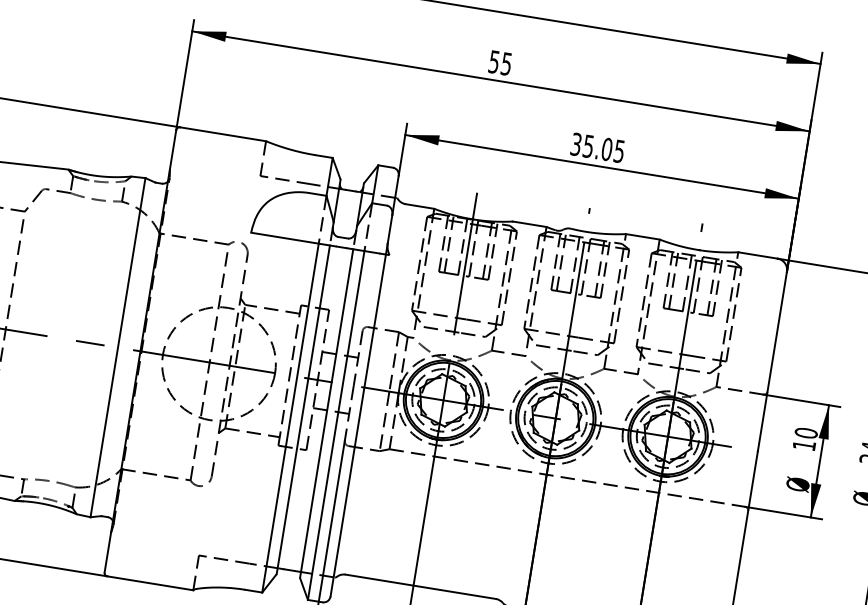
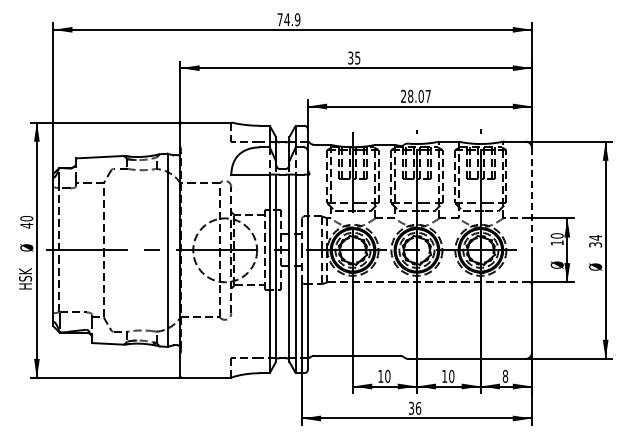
text: (493, 60) -> (350, 57), 55 -> 35
text: (597, 146) -> (415, 95), 35.05 -> 28.07
line: (771, 361) -> (531, 199), solid -> dashed

